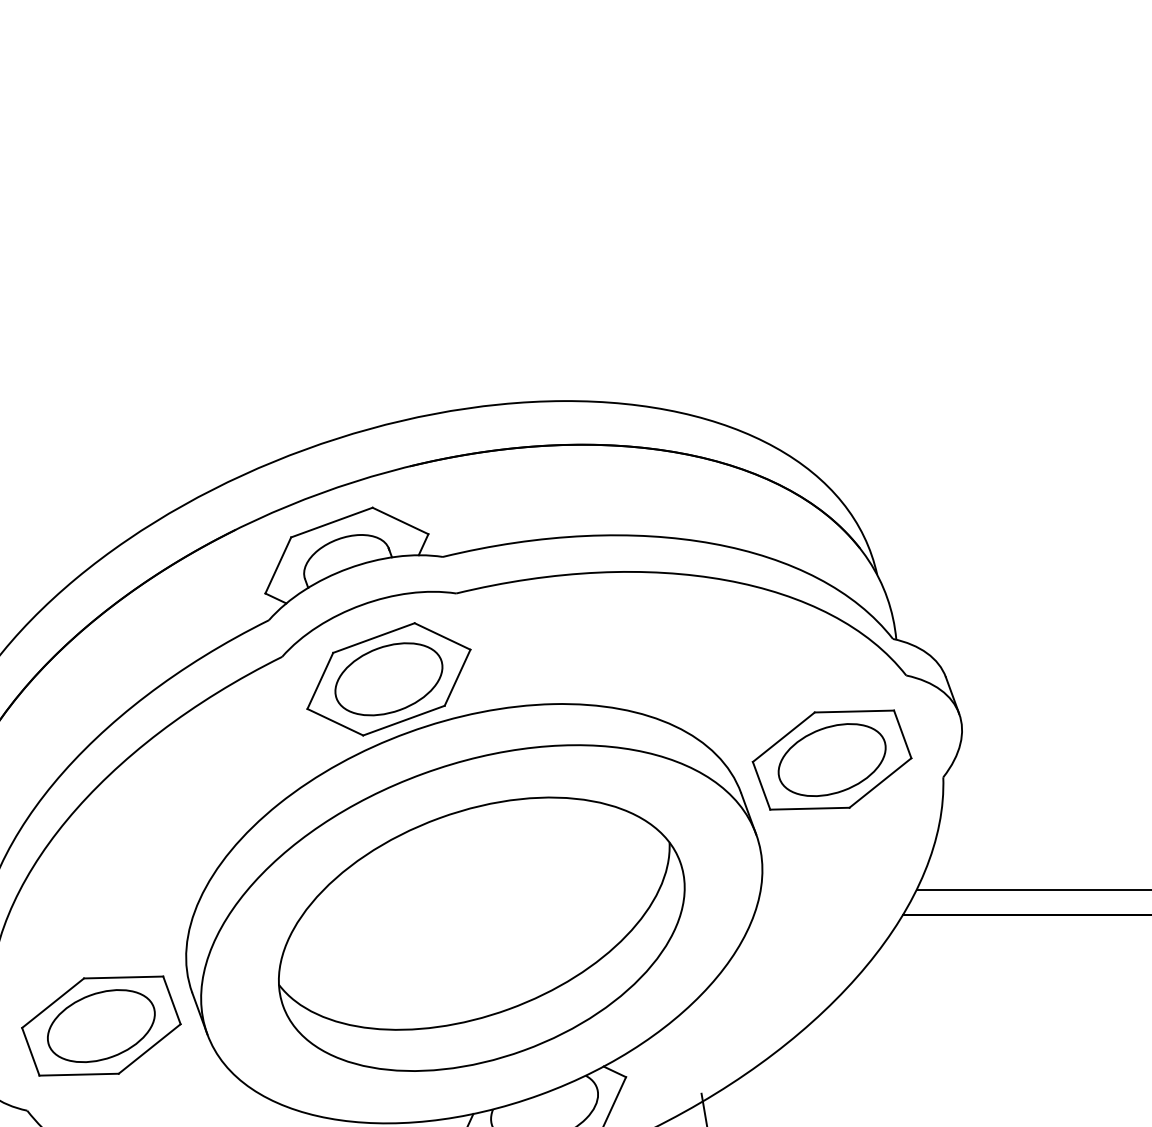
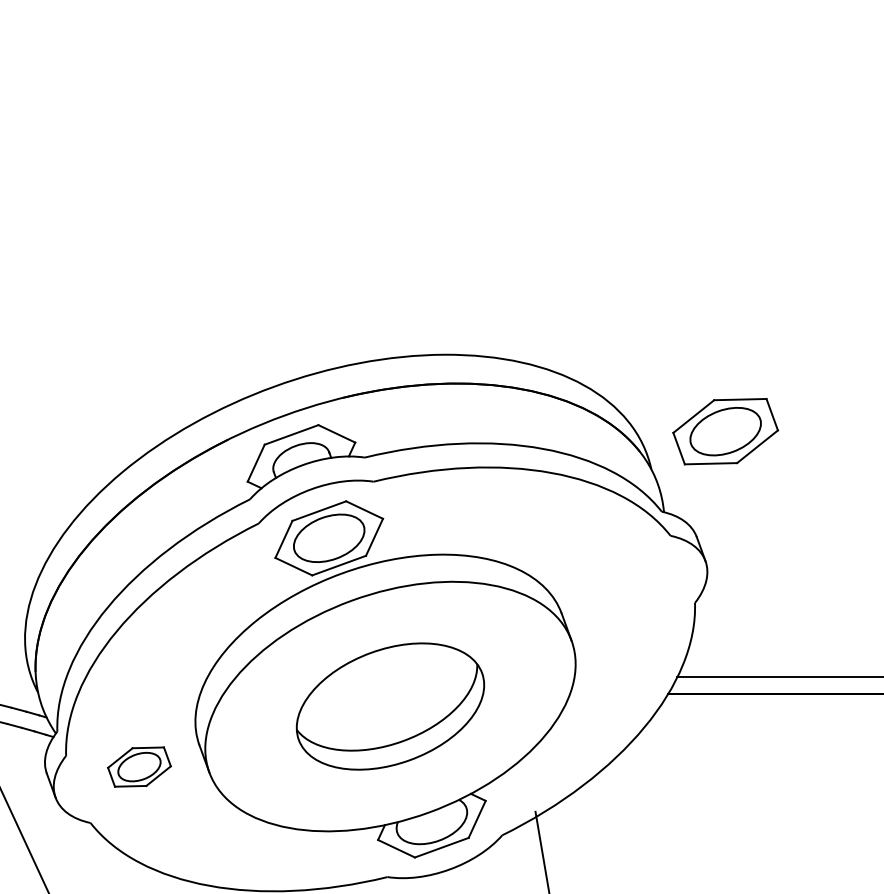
part: (831, 759) -> (725, 431), moved
part: (481, 934) -> (390, 706), size x0.7
part: (101, 1025) -> (139, 766), size x0.6

